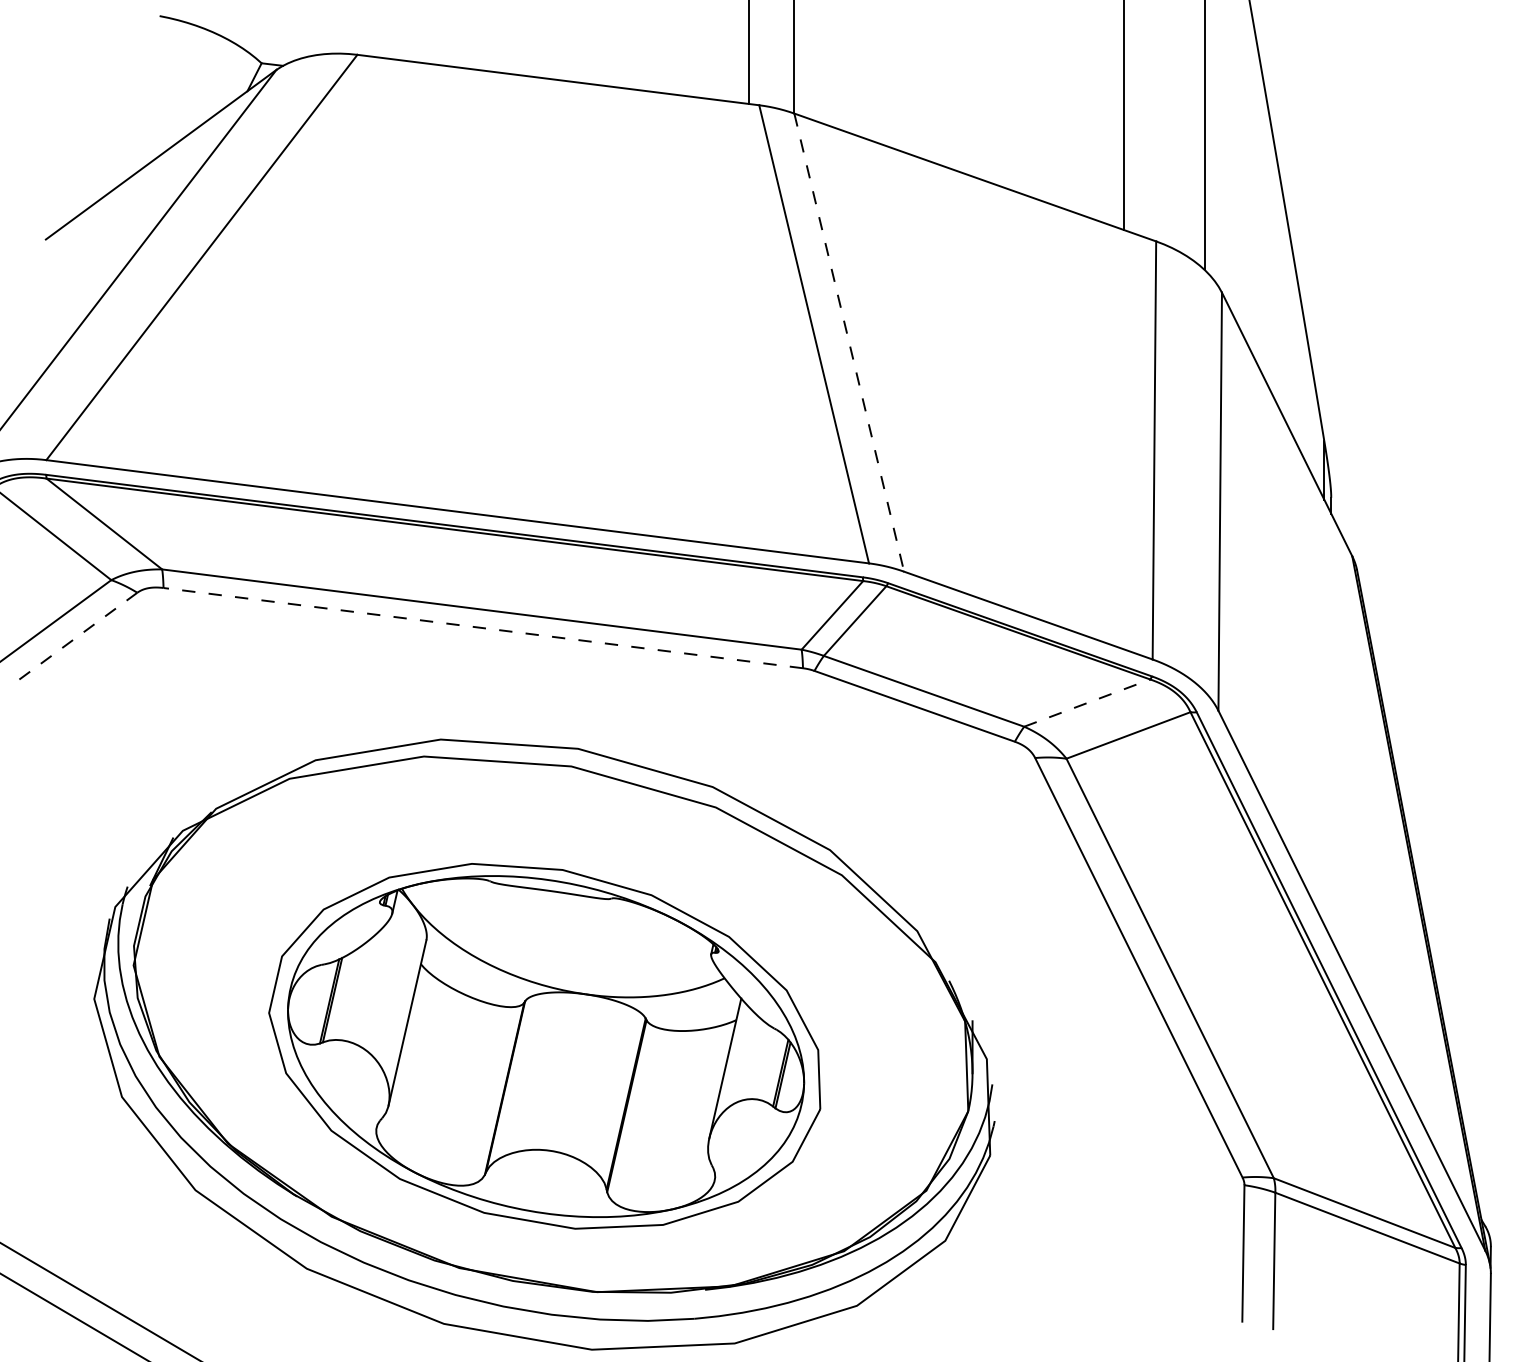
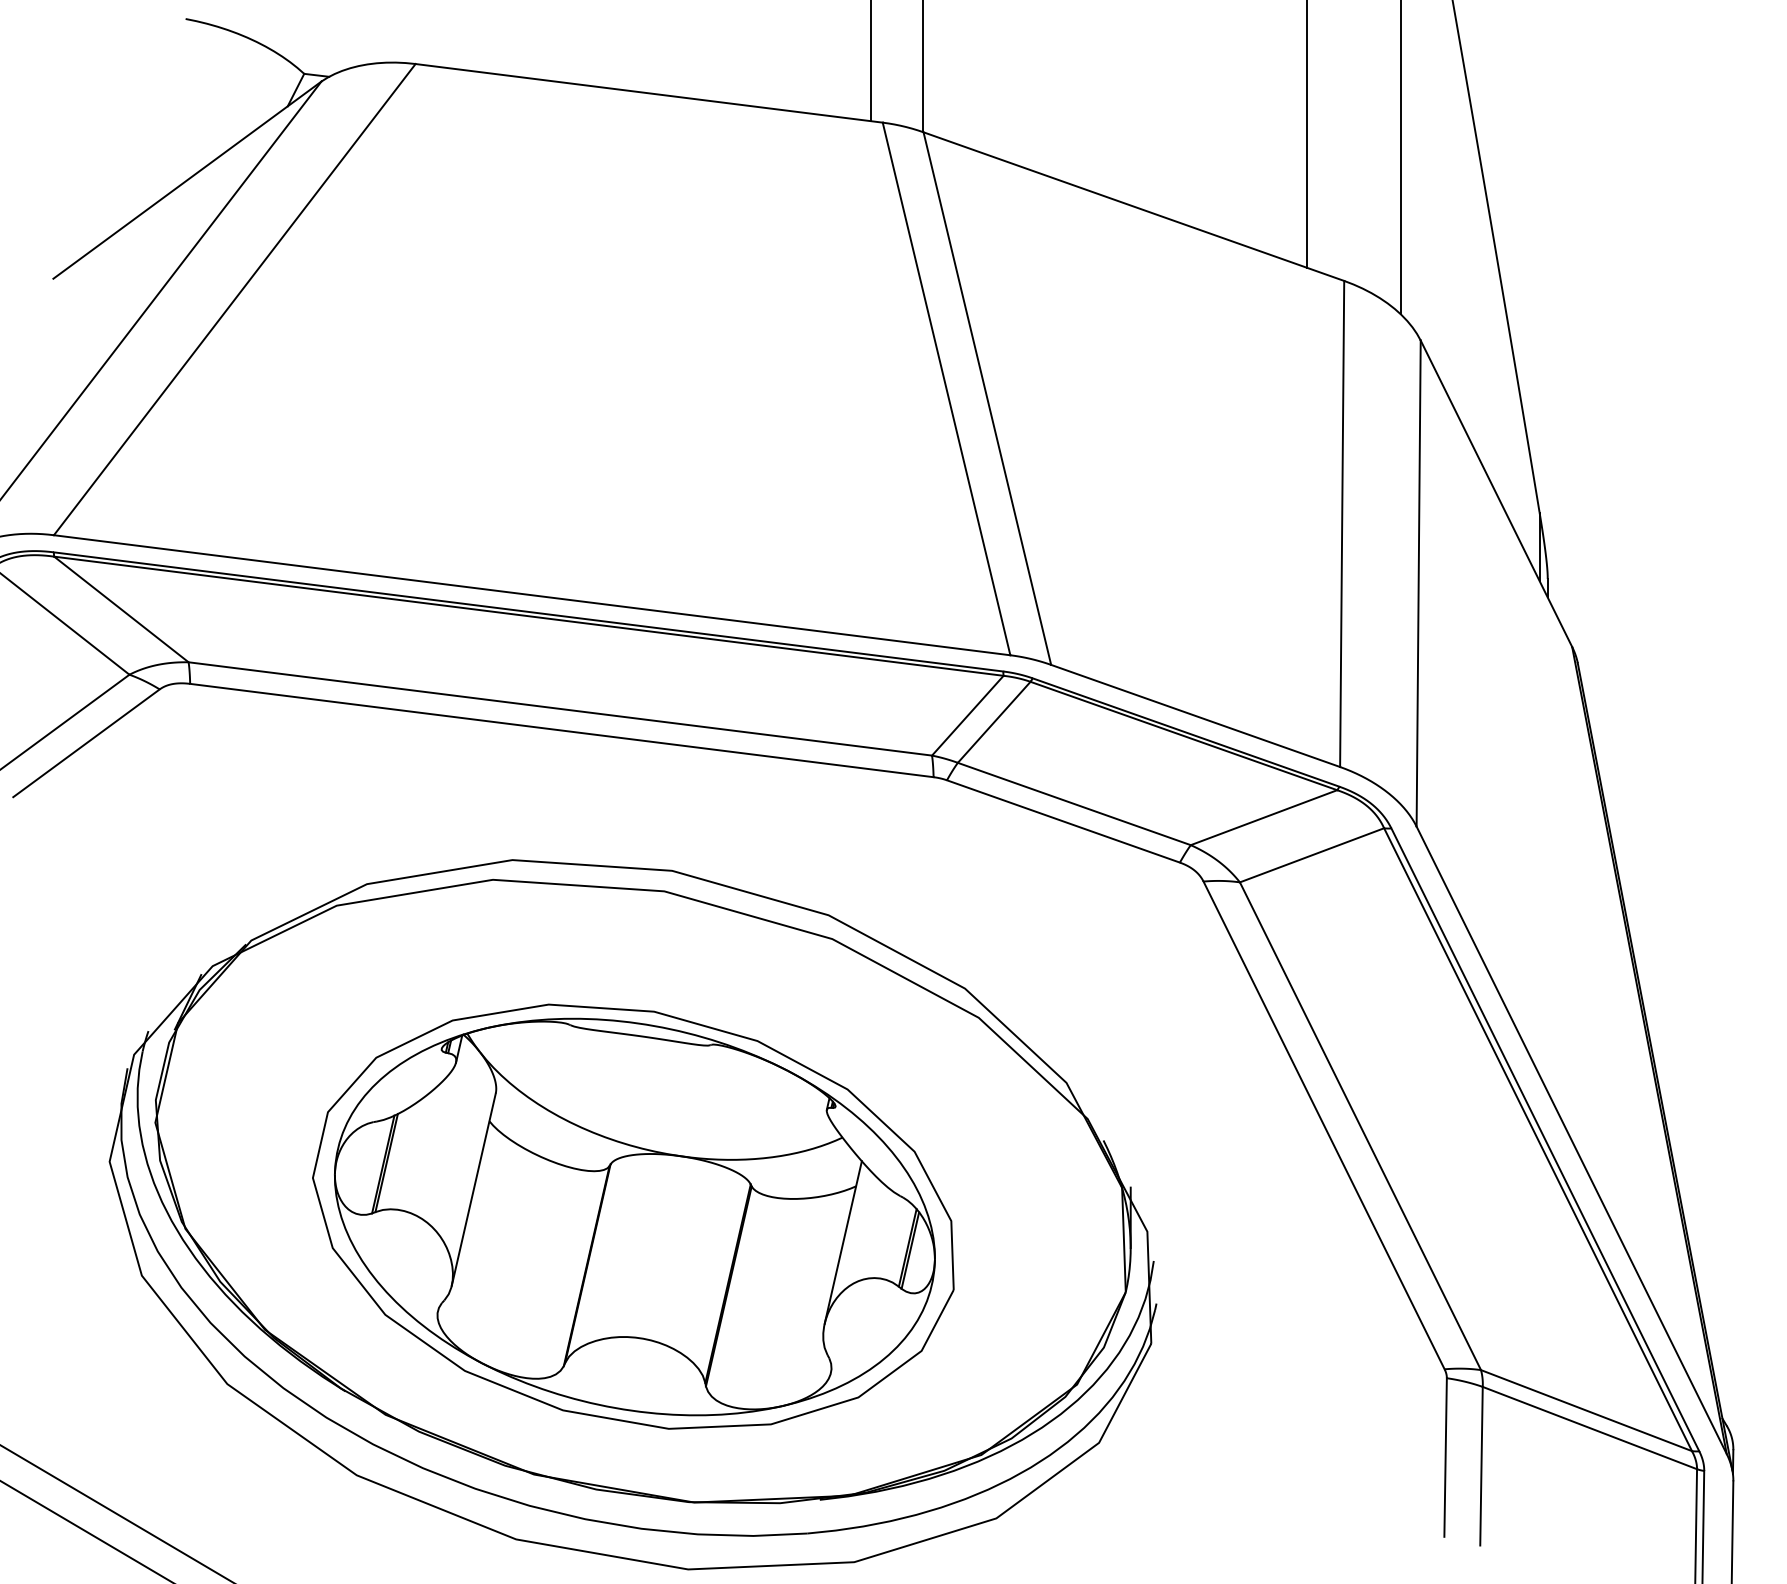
line: (849, 342) -> (987, 398), dashed -> solid
line: (482, 628) -> (560, 730), dashed -> solid
line: (73, 639) -> (85, 743), dashed -> solid
line: (1087, 702) -> (1264, 816), dashed -> solid

